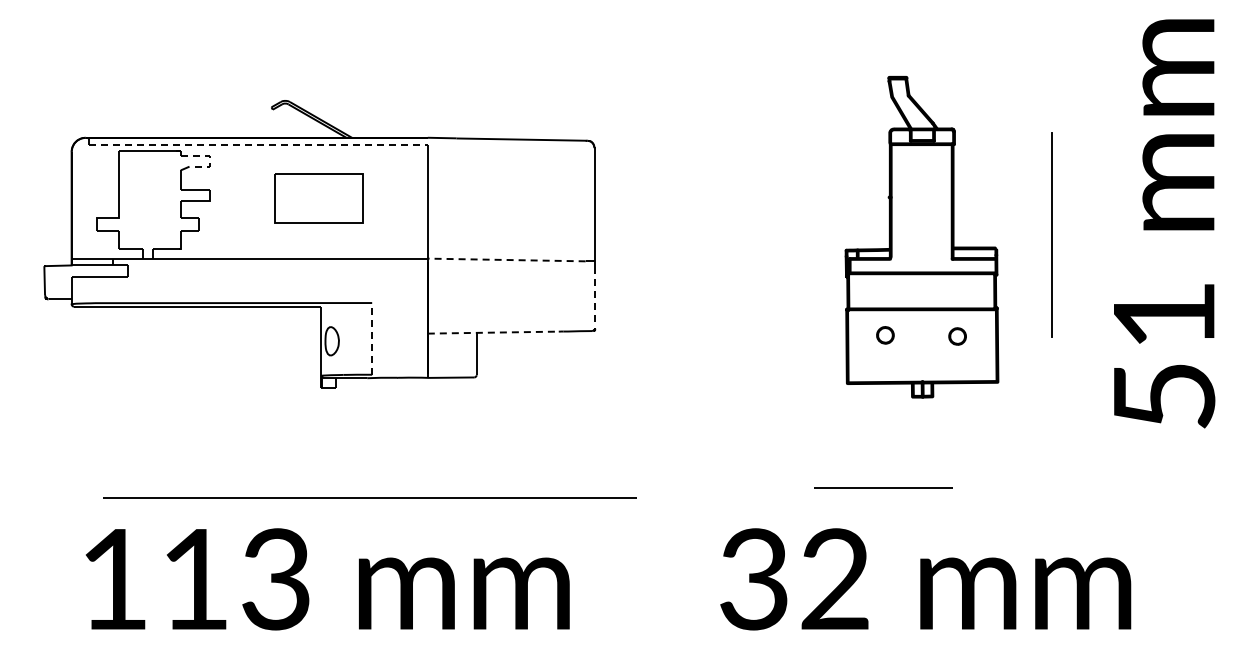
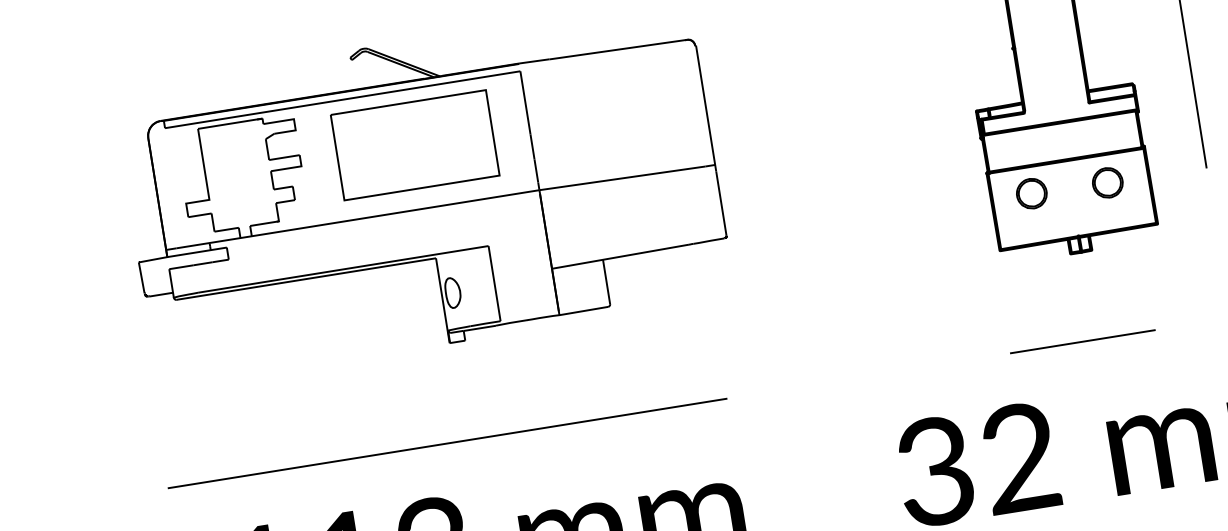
line: (258, 145) -> (343, 100), dashed -> solid
line: (210, 156) -> (294, 119), dashed -> solid
part: (318, 198) -> (414, 145), size x1.67
line: (506, 260) -> (622, 178), dashed -> solid
line: (595, 298) -> (721, 203), dashed -> solid
line: (493, 332) -> (620, 256), dashed -> solid
part: (885, 335) -> (1031, 193), size x1.67
part: (957, 336) -> (1107, 182), size x1.67
line: (372, 338) -> (494, 283), dashed -> solid
line: (883, 487) -> (1082, 341), moved
line: (369, 497) -> (447, 443), moved

